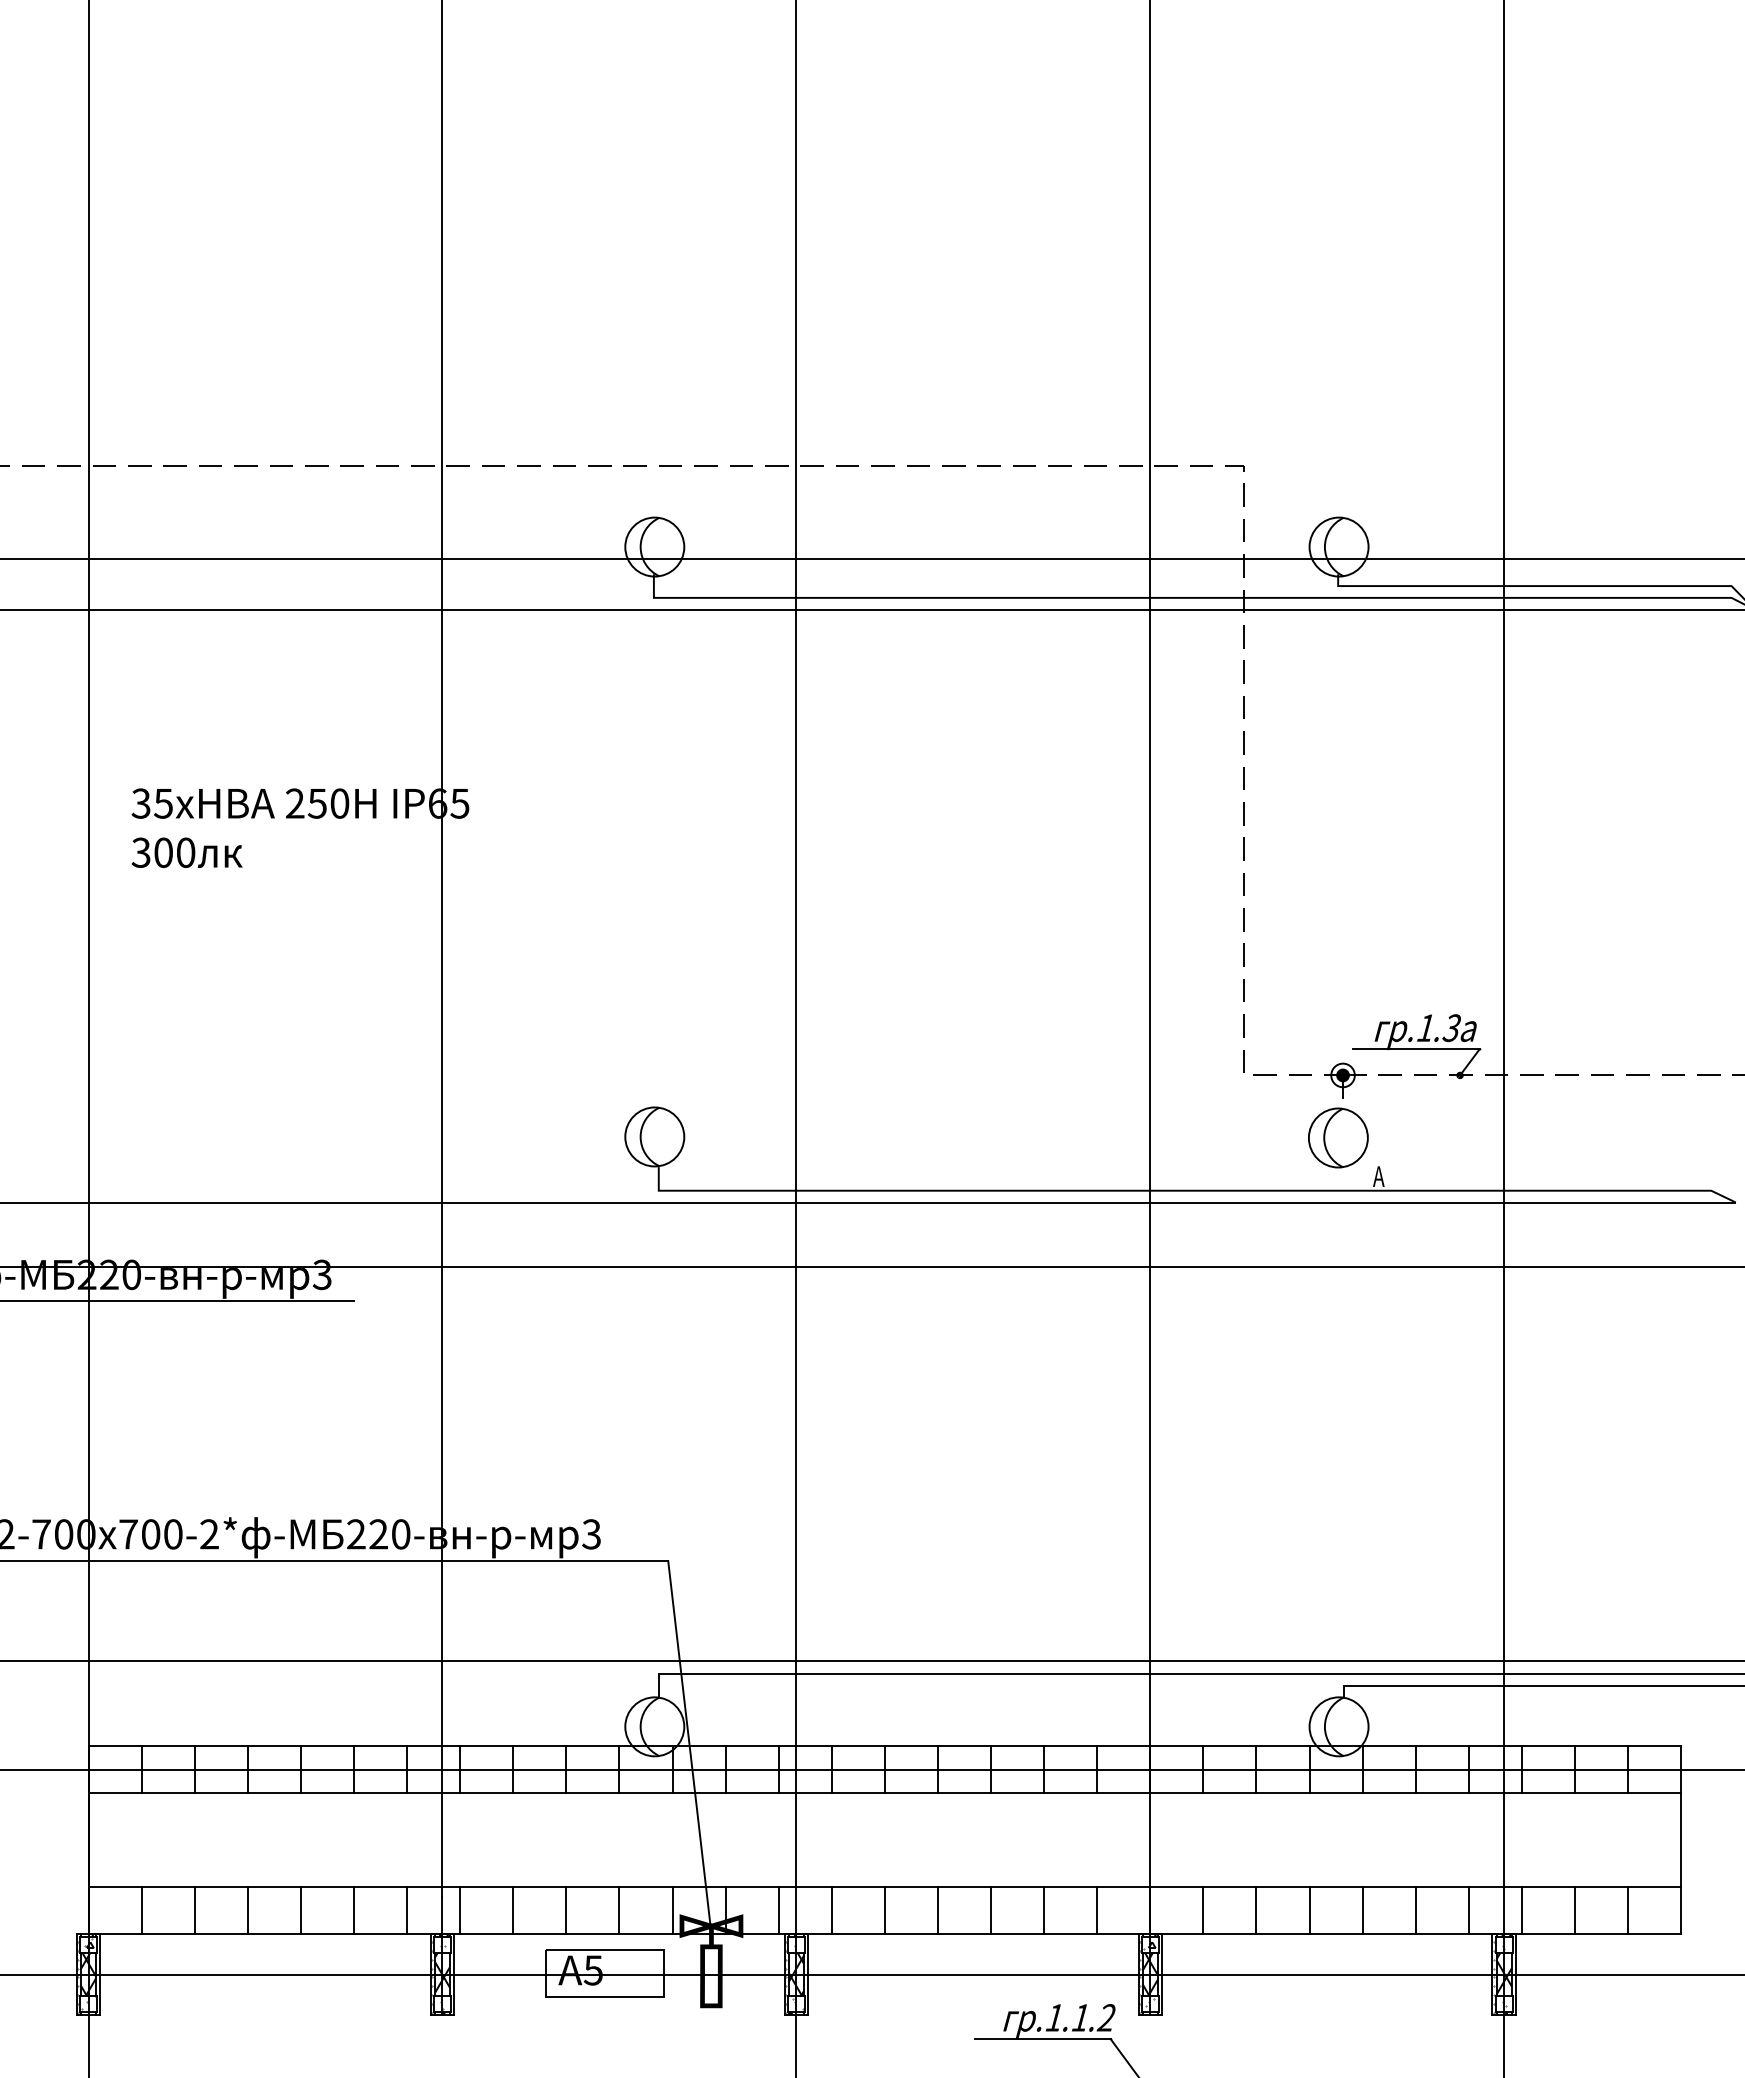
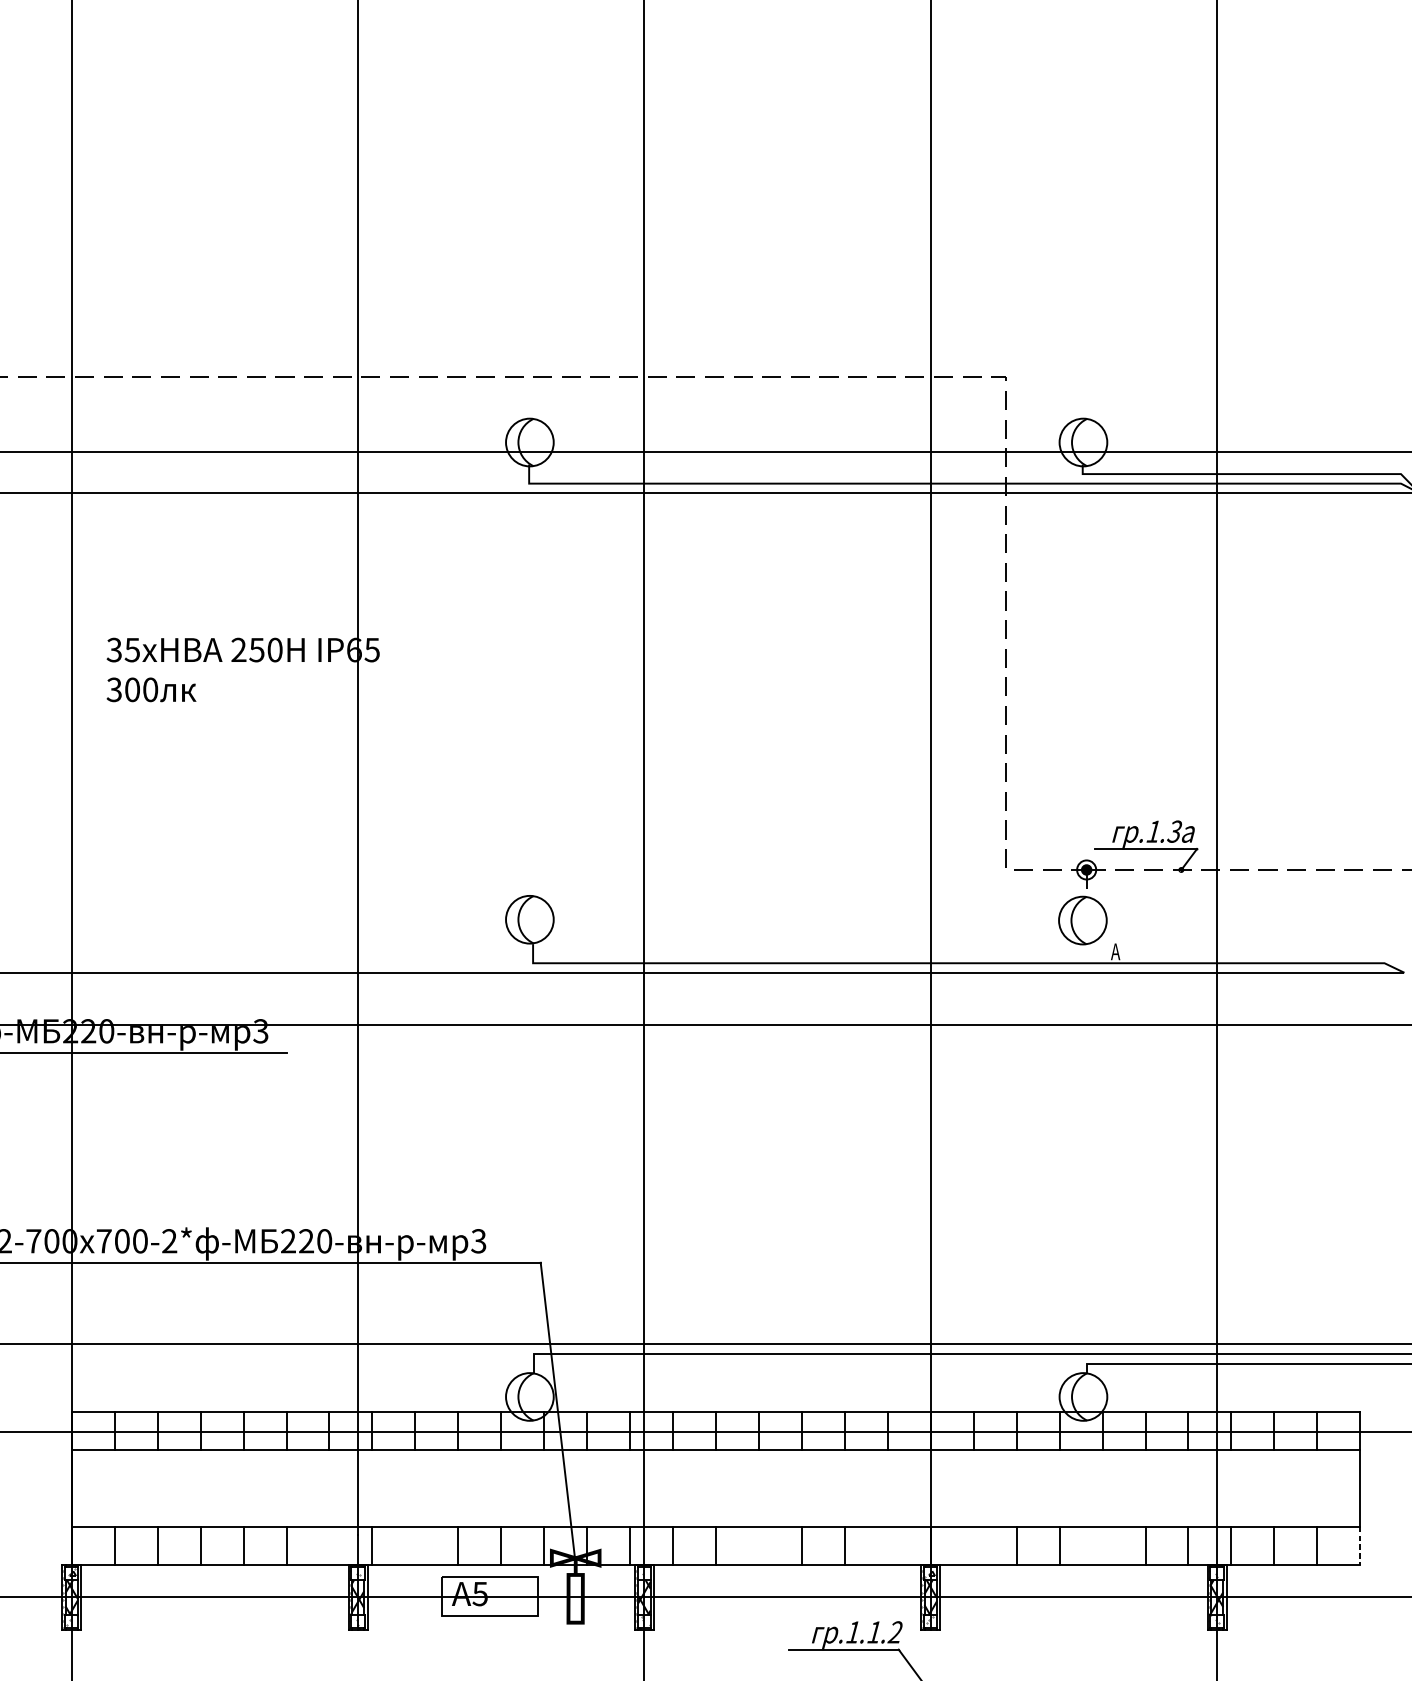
line: (407, 1910) -> (329, 1545), removed
line: (513, 1910) -> (415, 1545), removed
line: (937, 1910) -> (758, 1545), removed
line: (1097, 1910) -> (888, 1545), removed
line: (1203, 1910) -> (973, 1545), removed
line: (1362, 1910) -> (1102, 1545), removed
line: (1681, 1910) -> (1360, 1545), solid -> dashed

